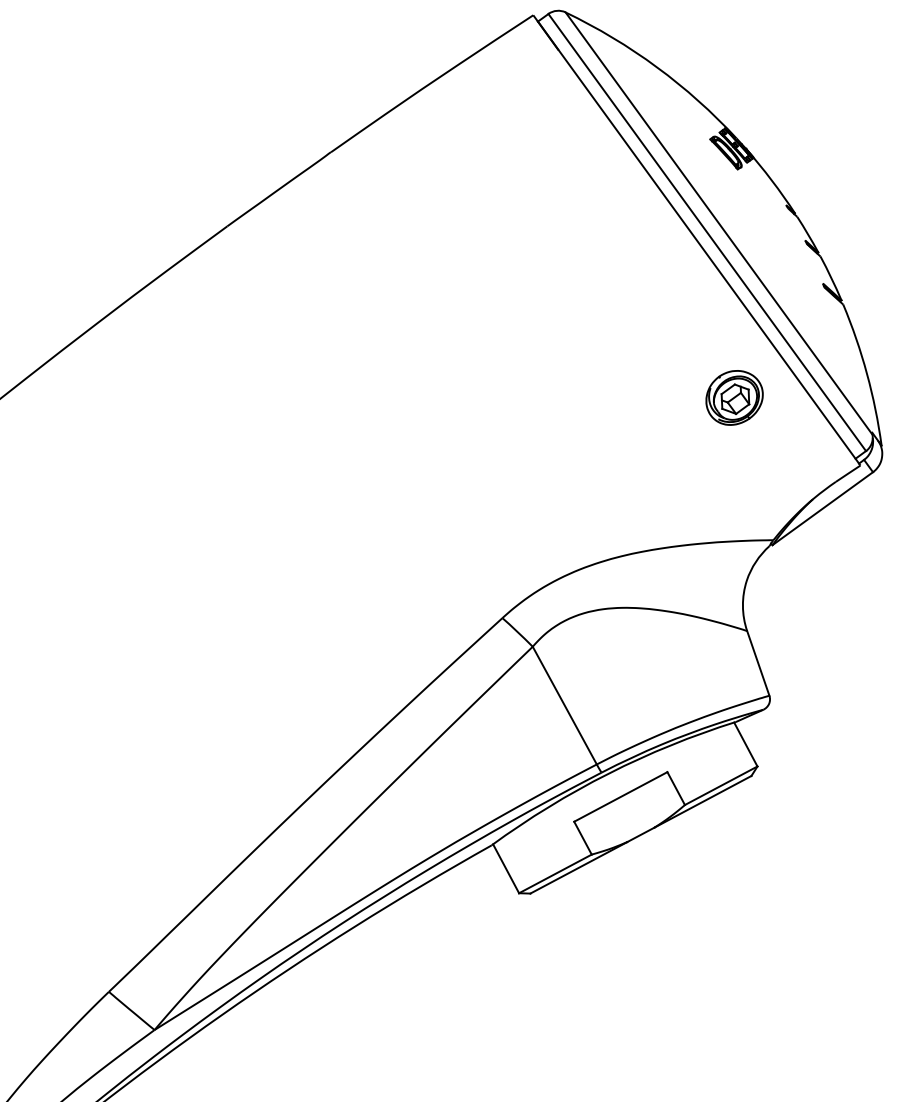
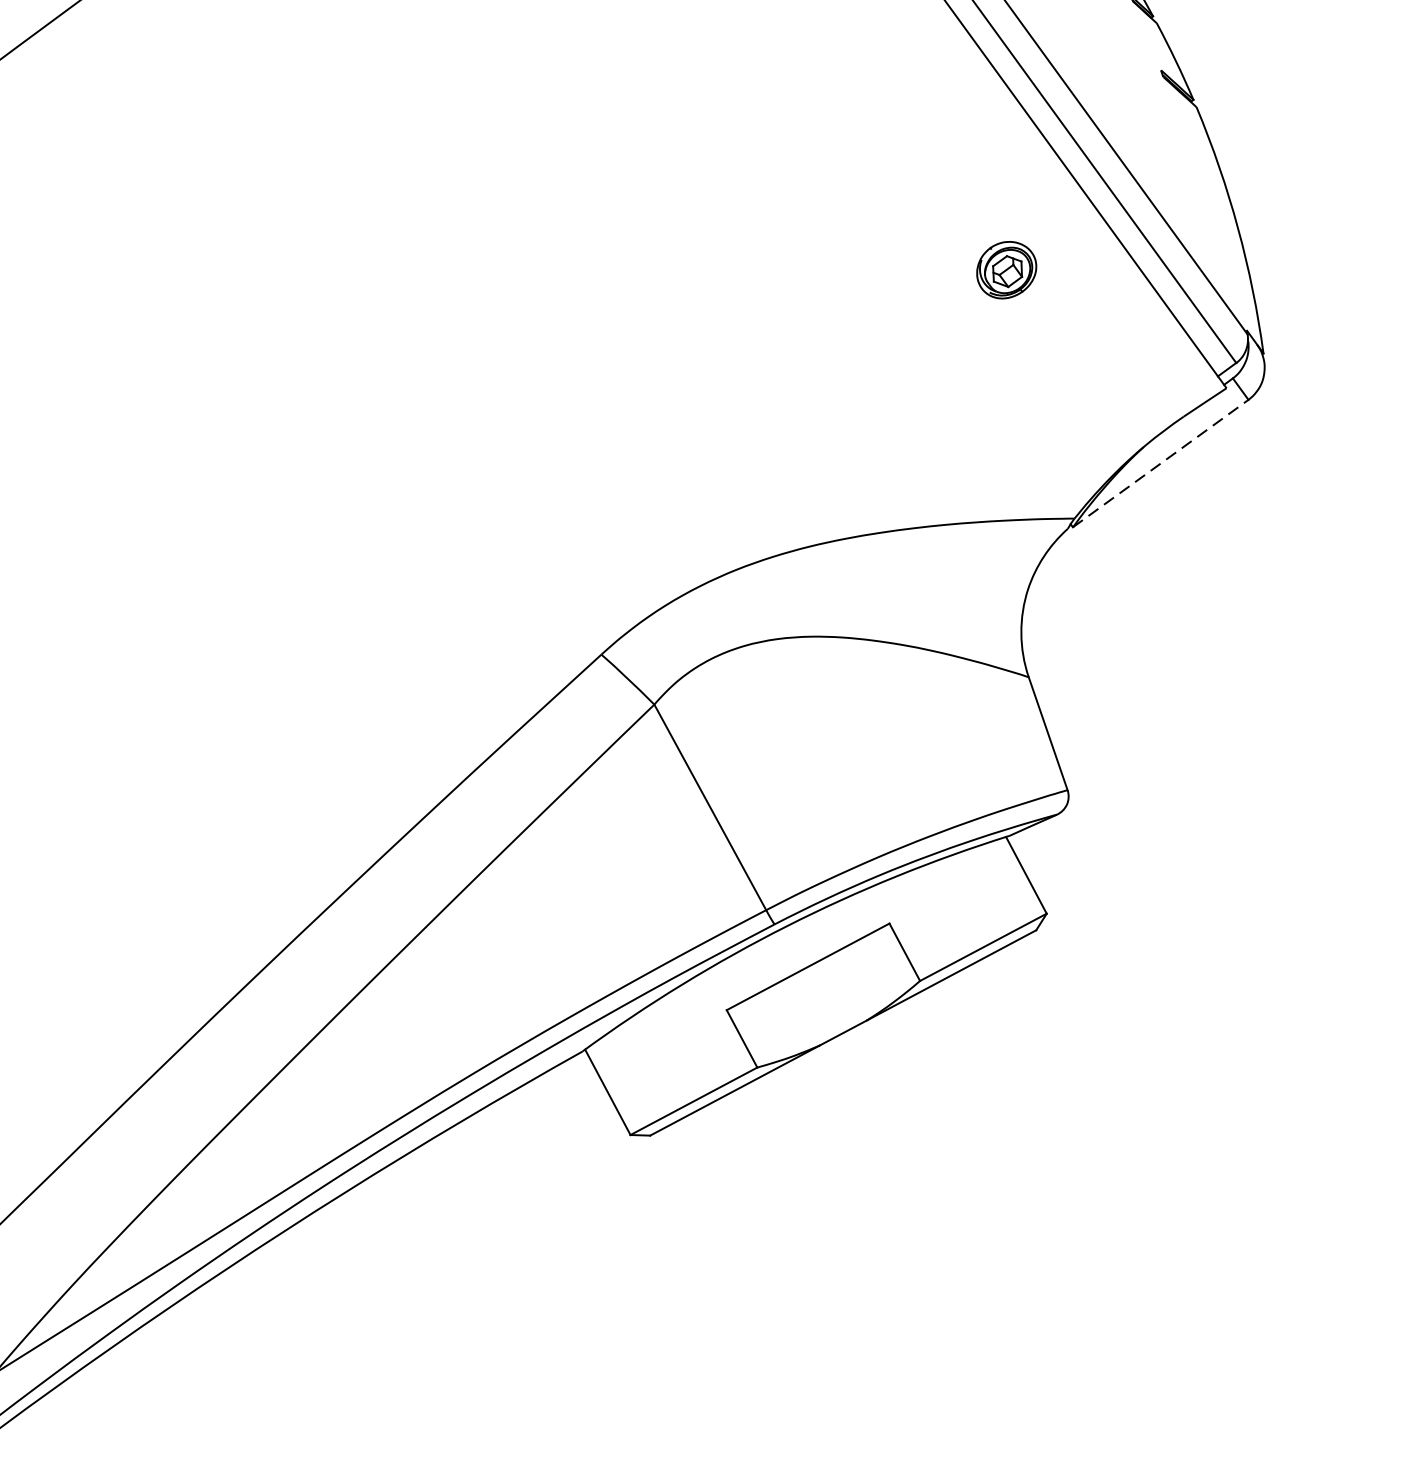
part: (734, 397) -> (1006, 269), size x0.6
line: (823, 508) -> (1162, 463), solid -> dashed

